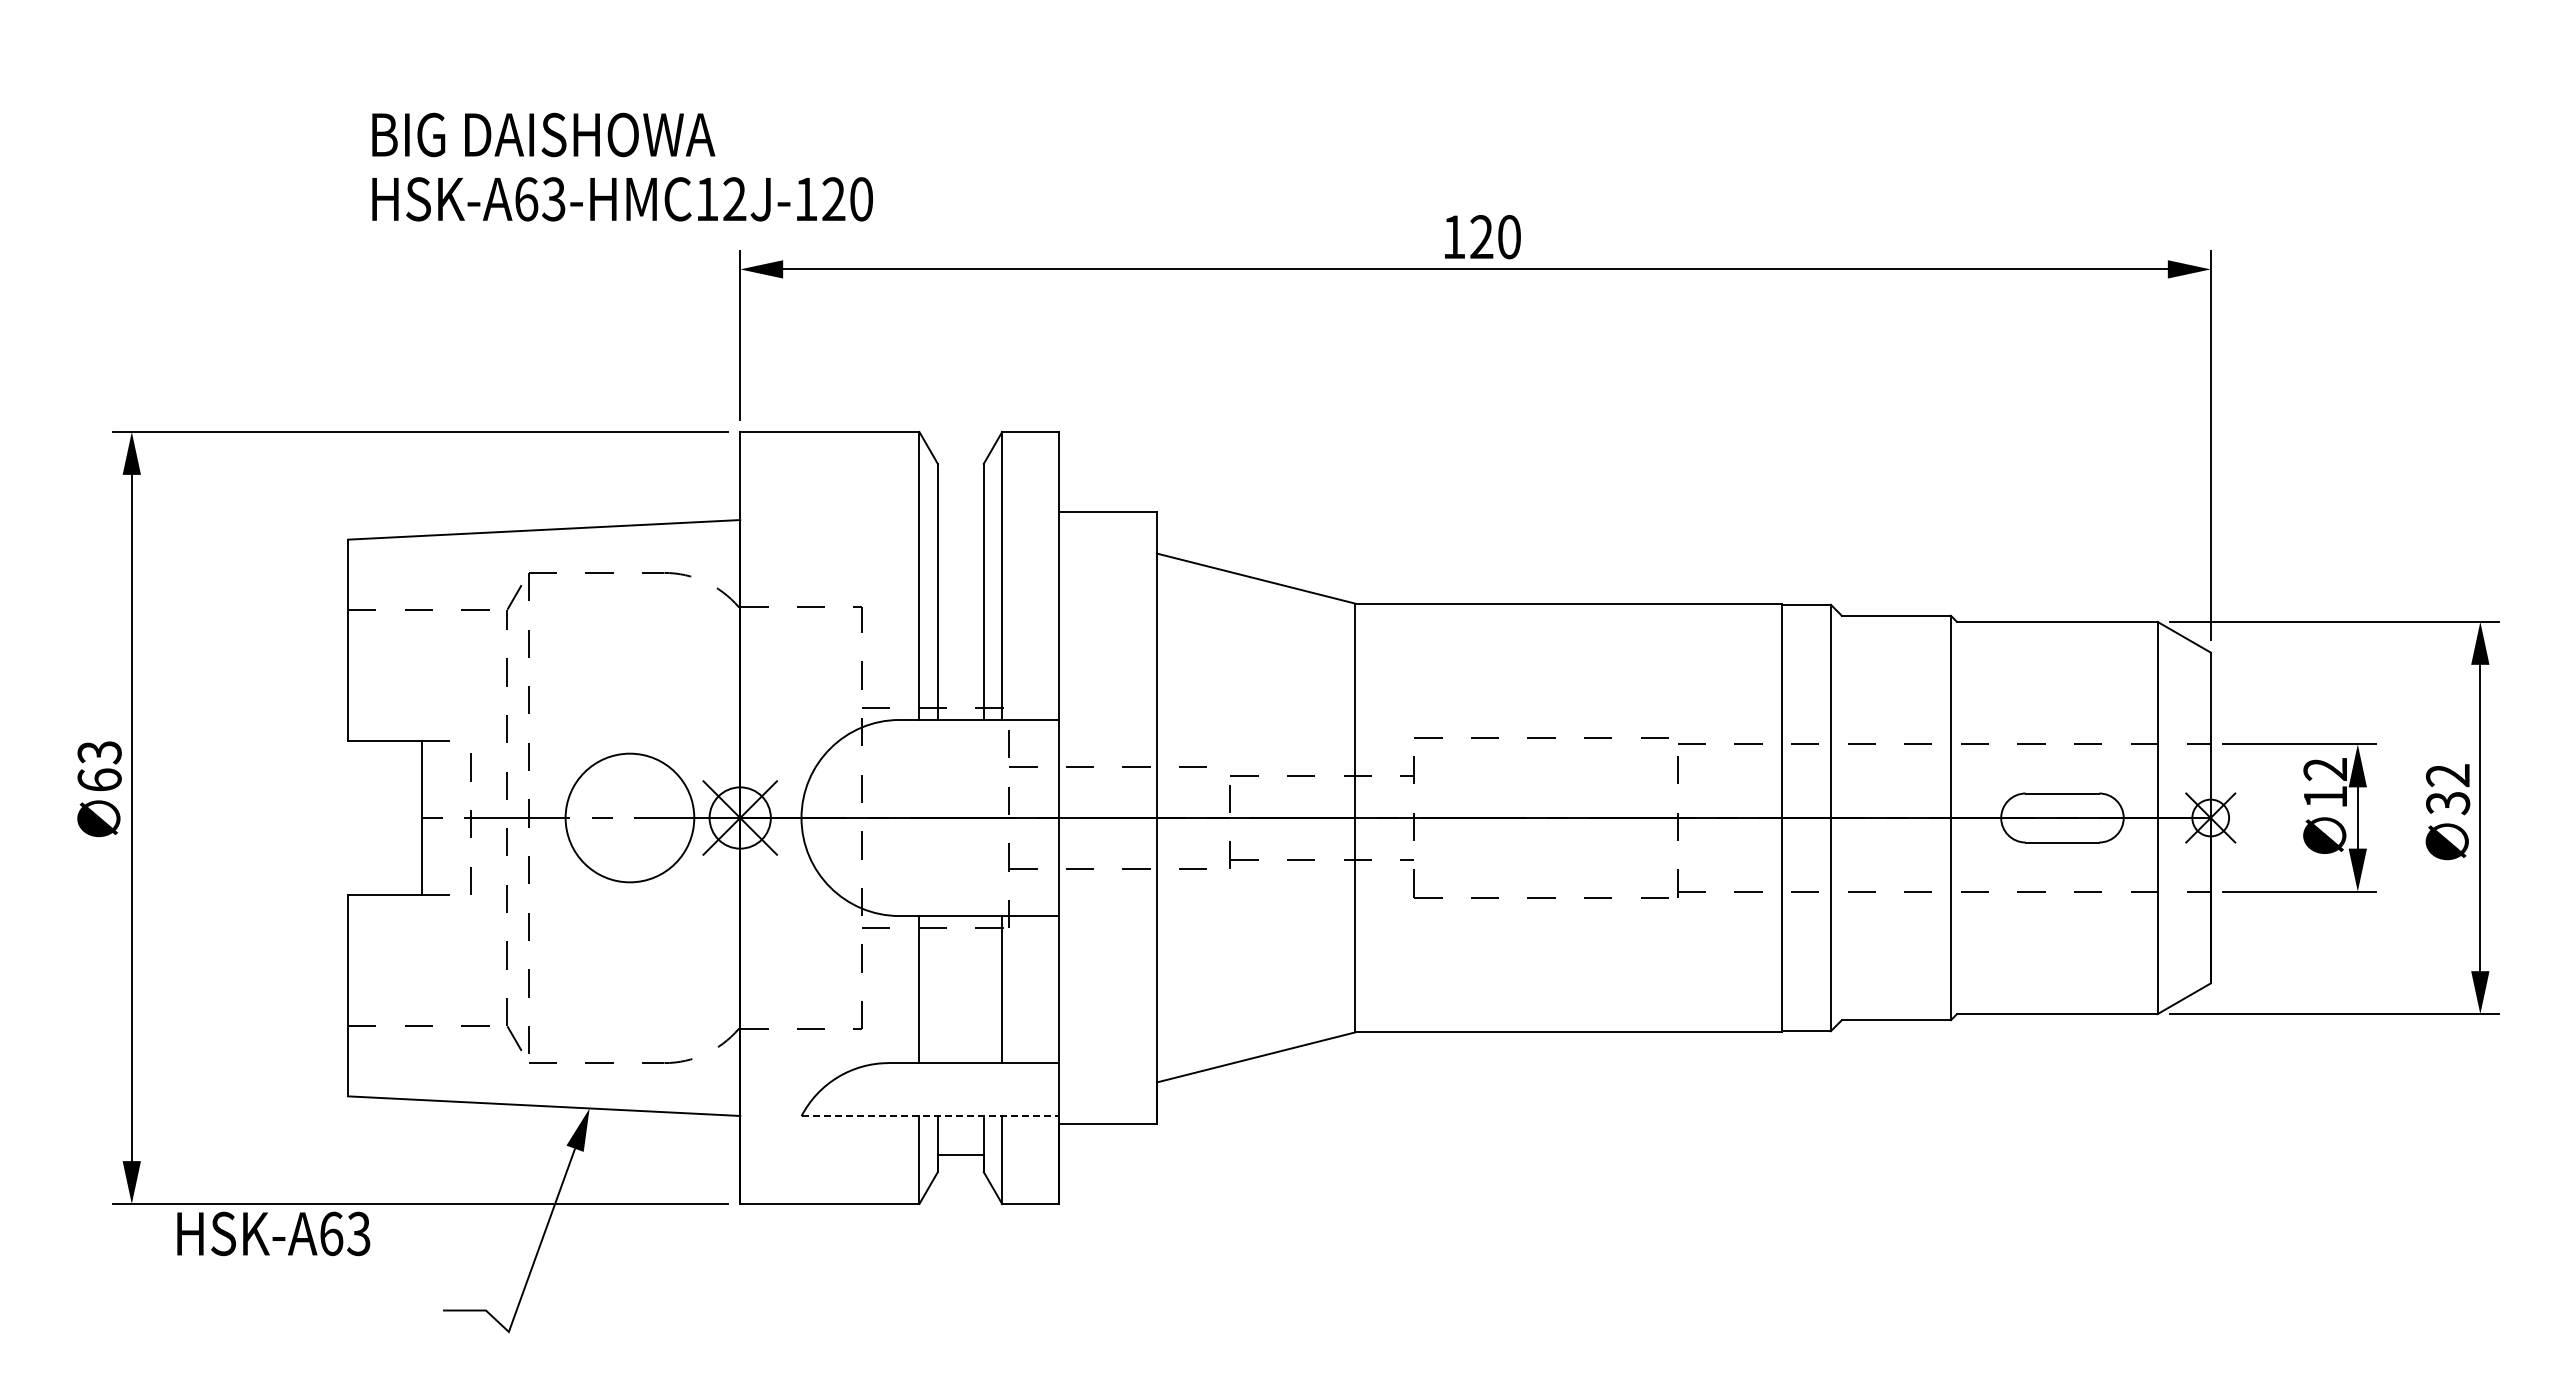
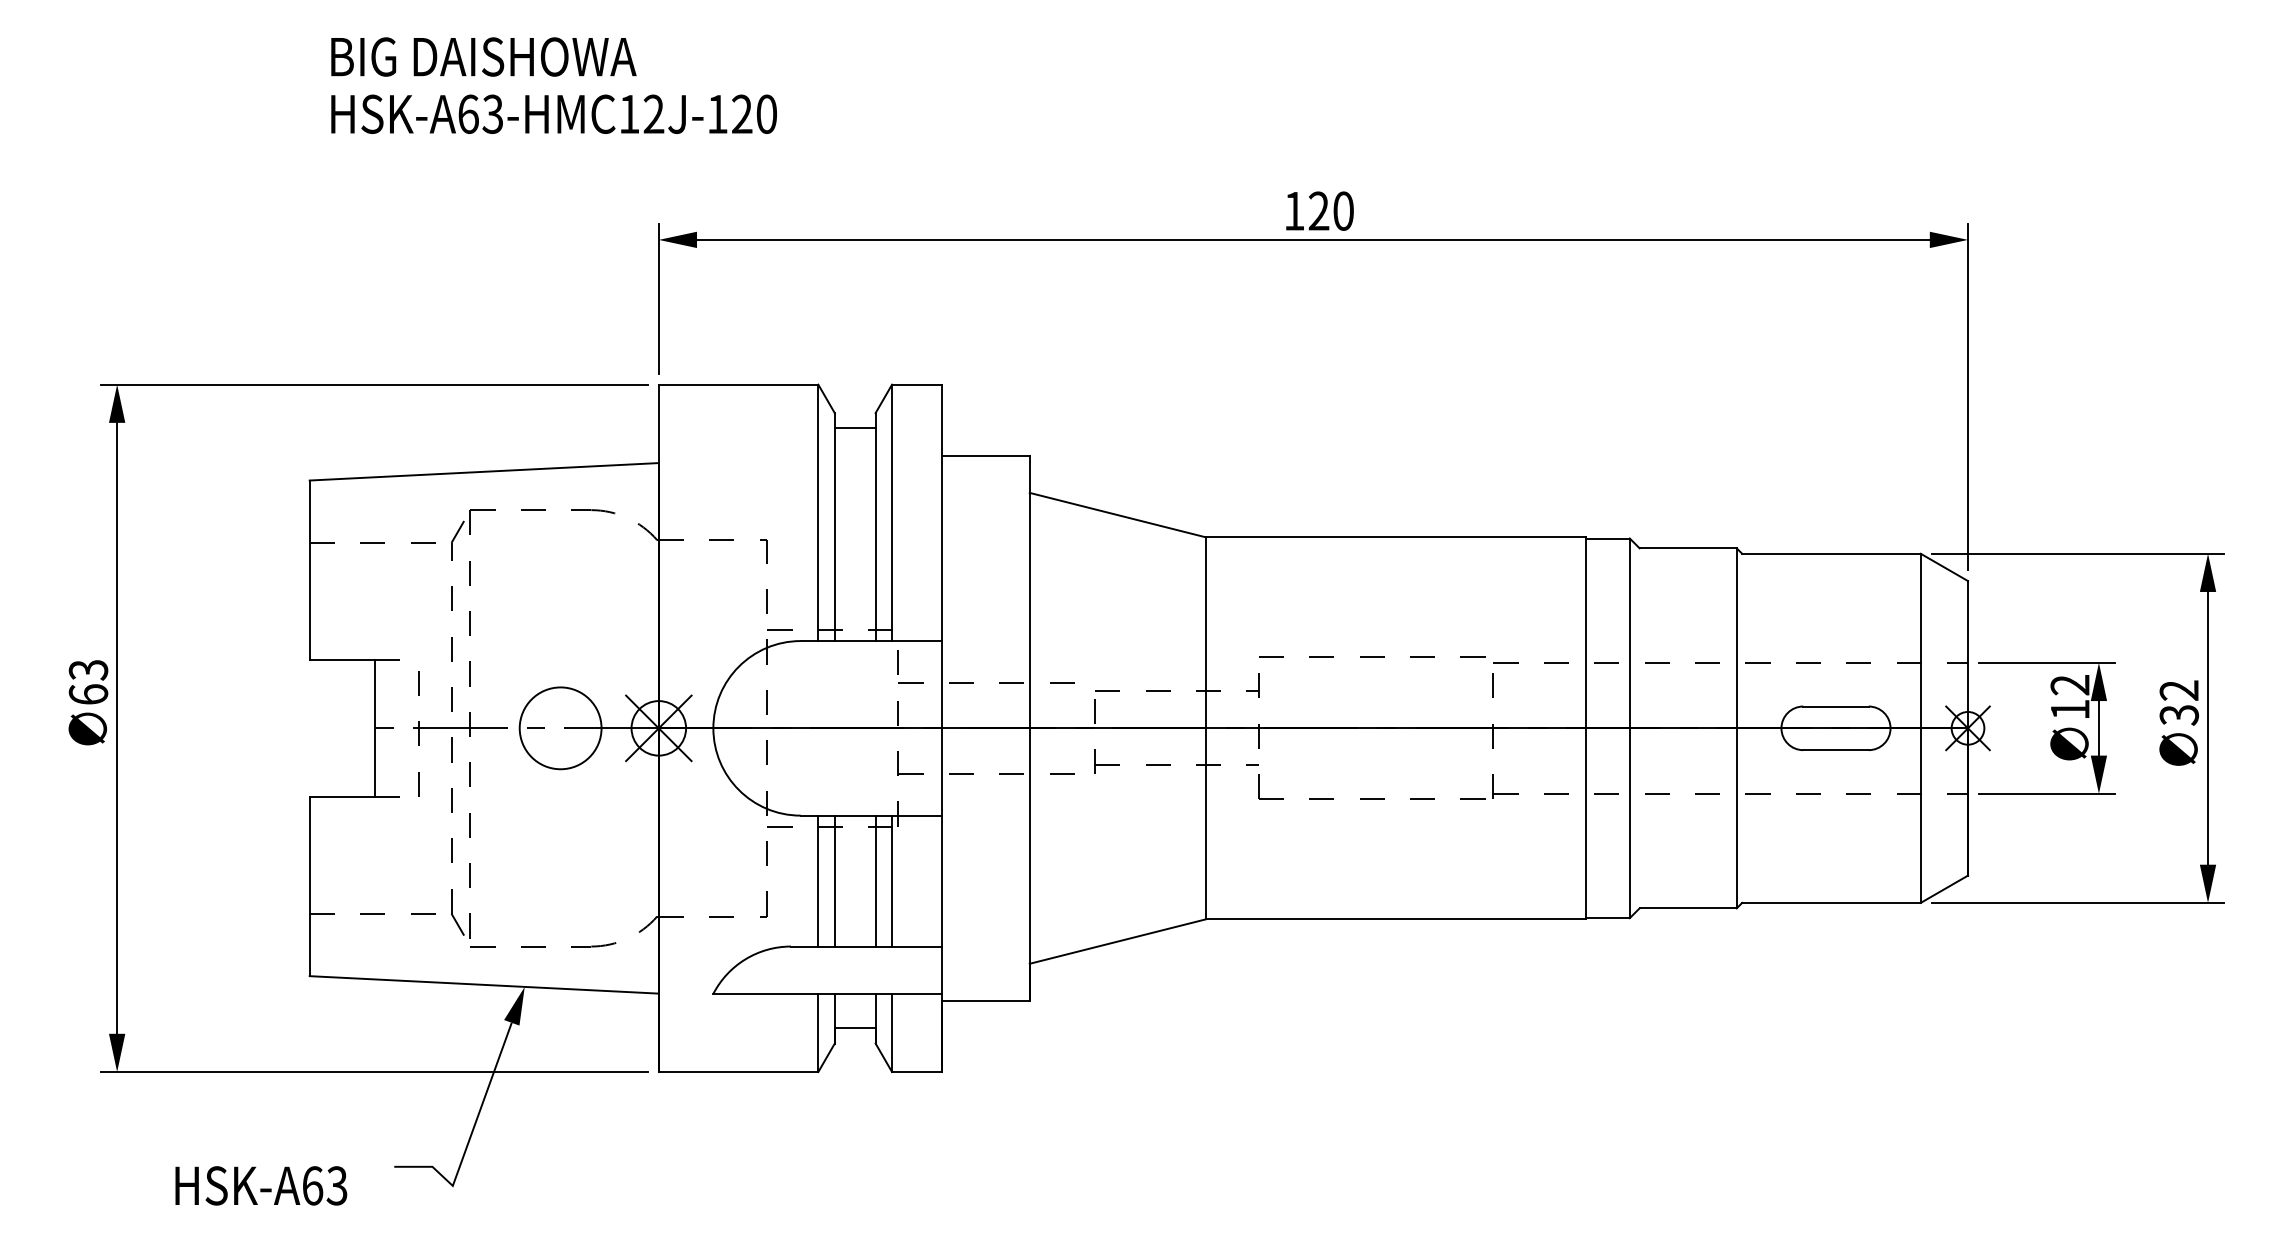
text: (622, 166) -> (554, 85), moved
line: (960, 481) -> (854, 428), added
circle: (629, 817) -> (560, 727), size x0.71
line: (937, 989) -> (834, 881), added
line: (983, 989) -> (875, 881), added
line: (930, 1116) -> (828, 994), dashed -> solid
text: (273, 1233) -> (261, 1185), moved

